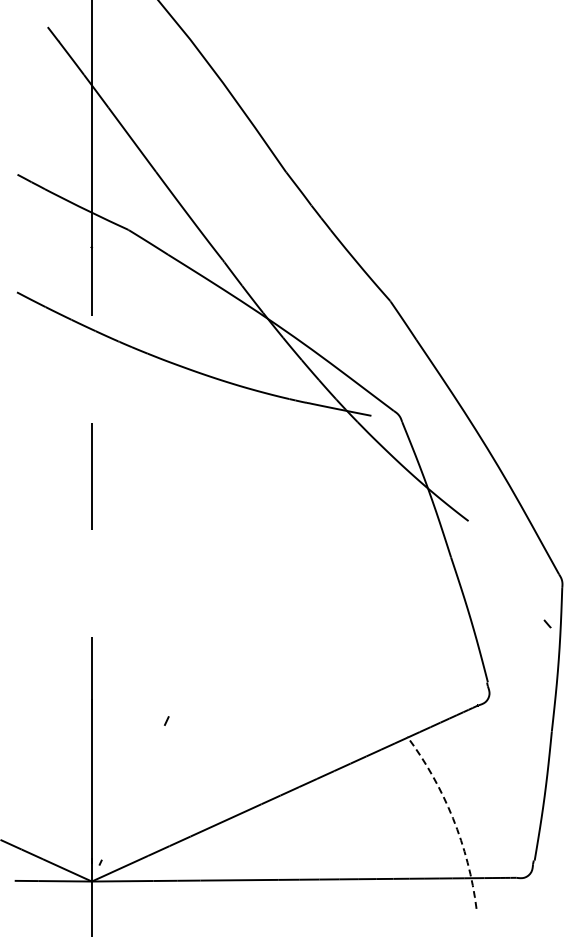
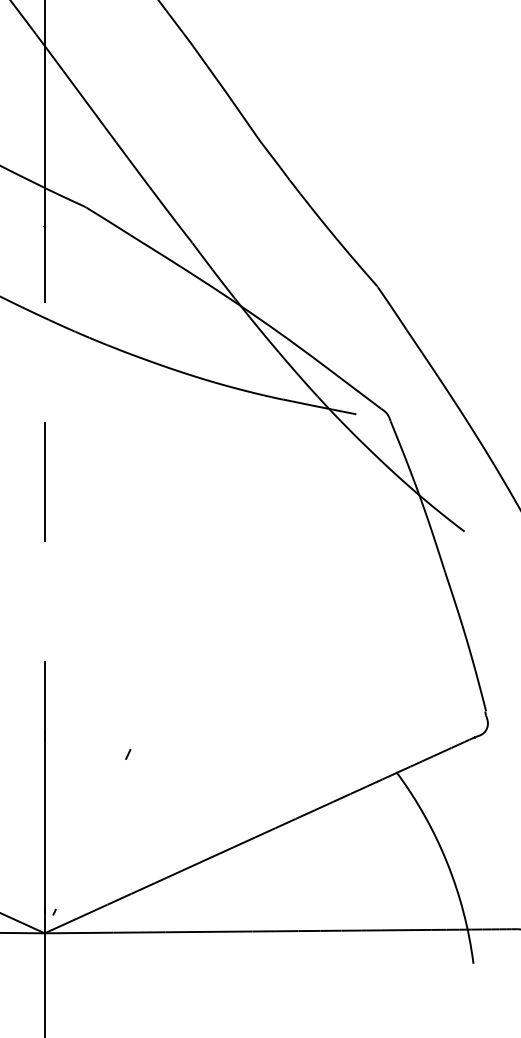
arc: (453, 818) -> (447, 863), dashed -> solid

